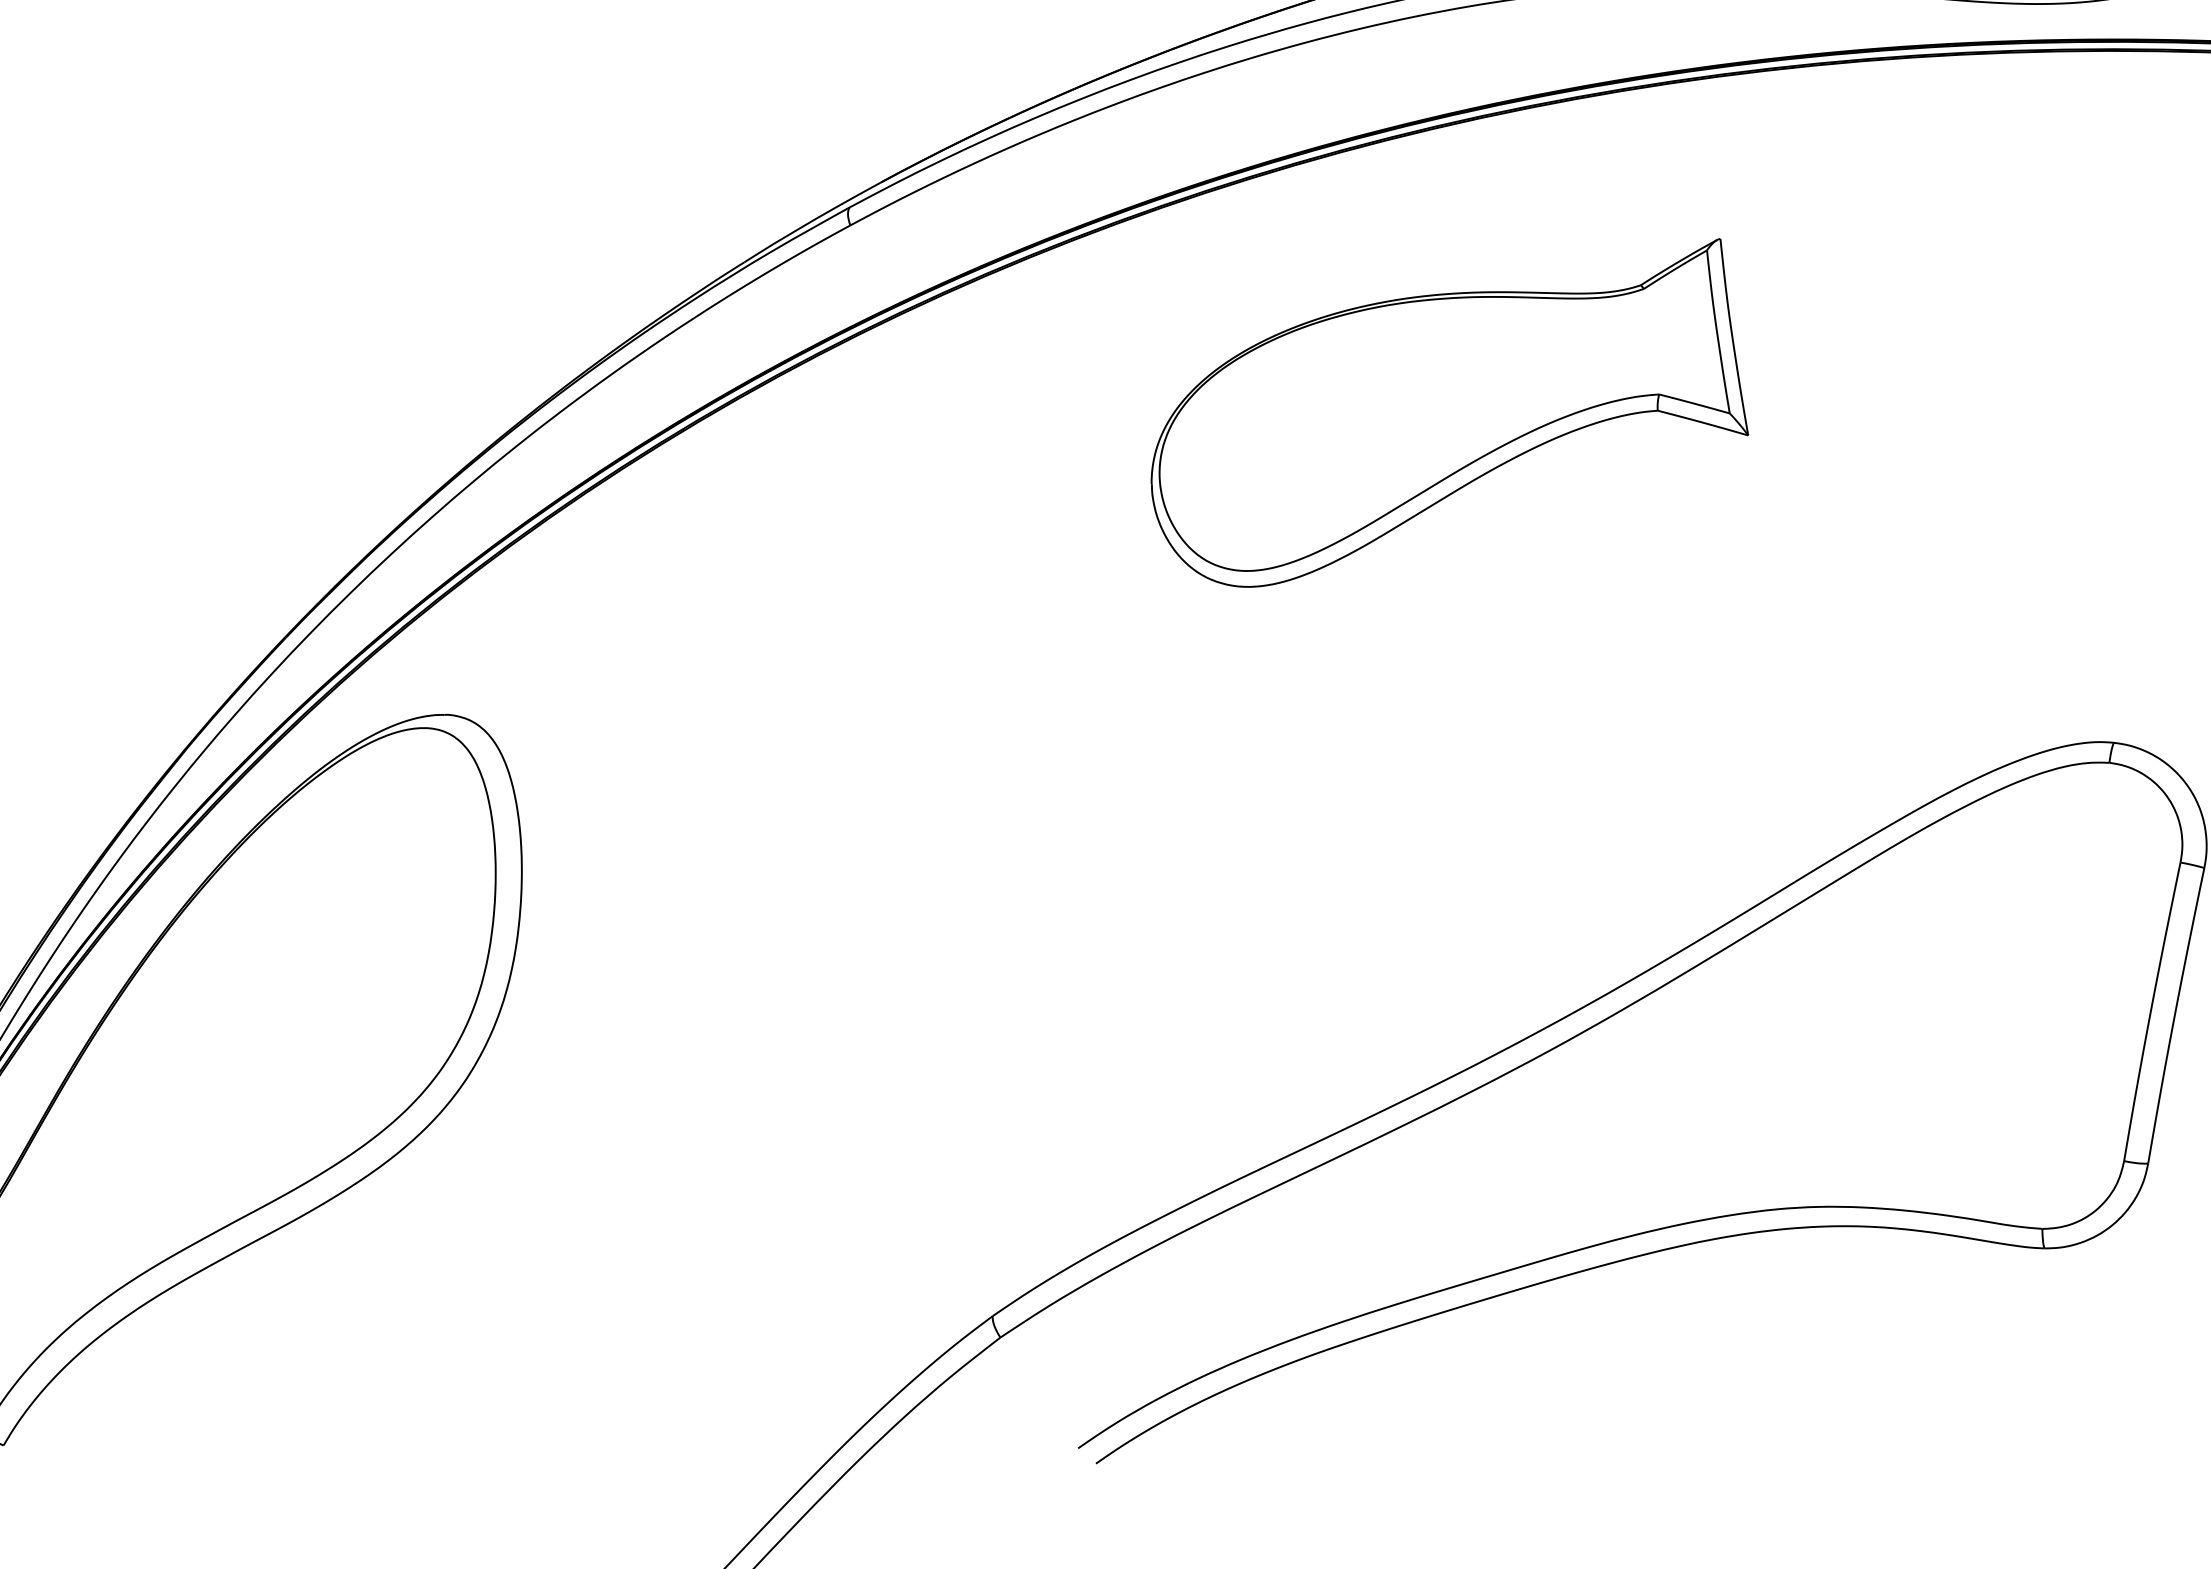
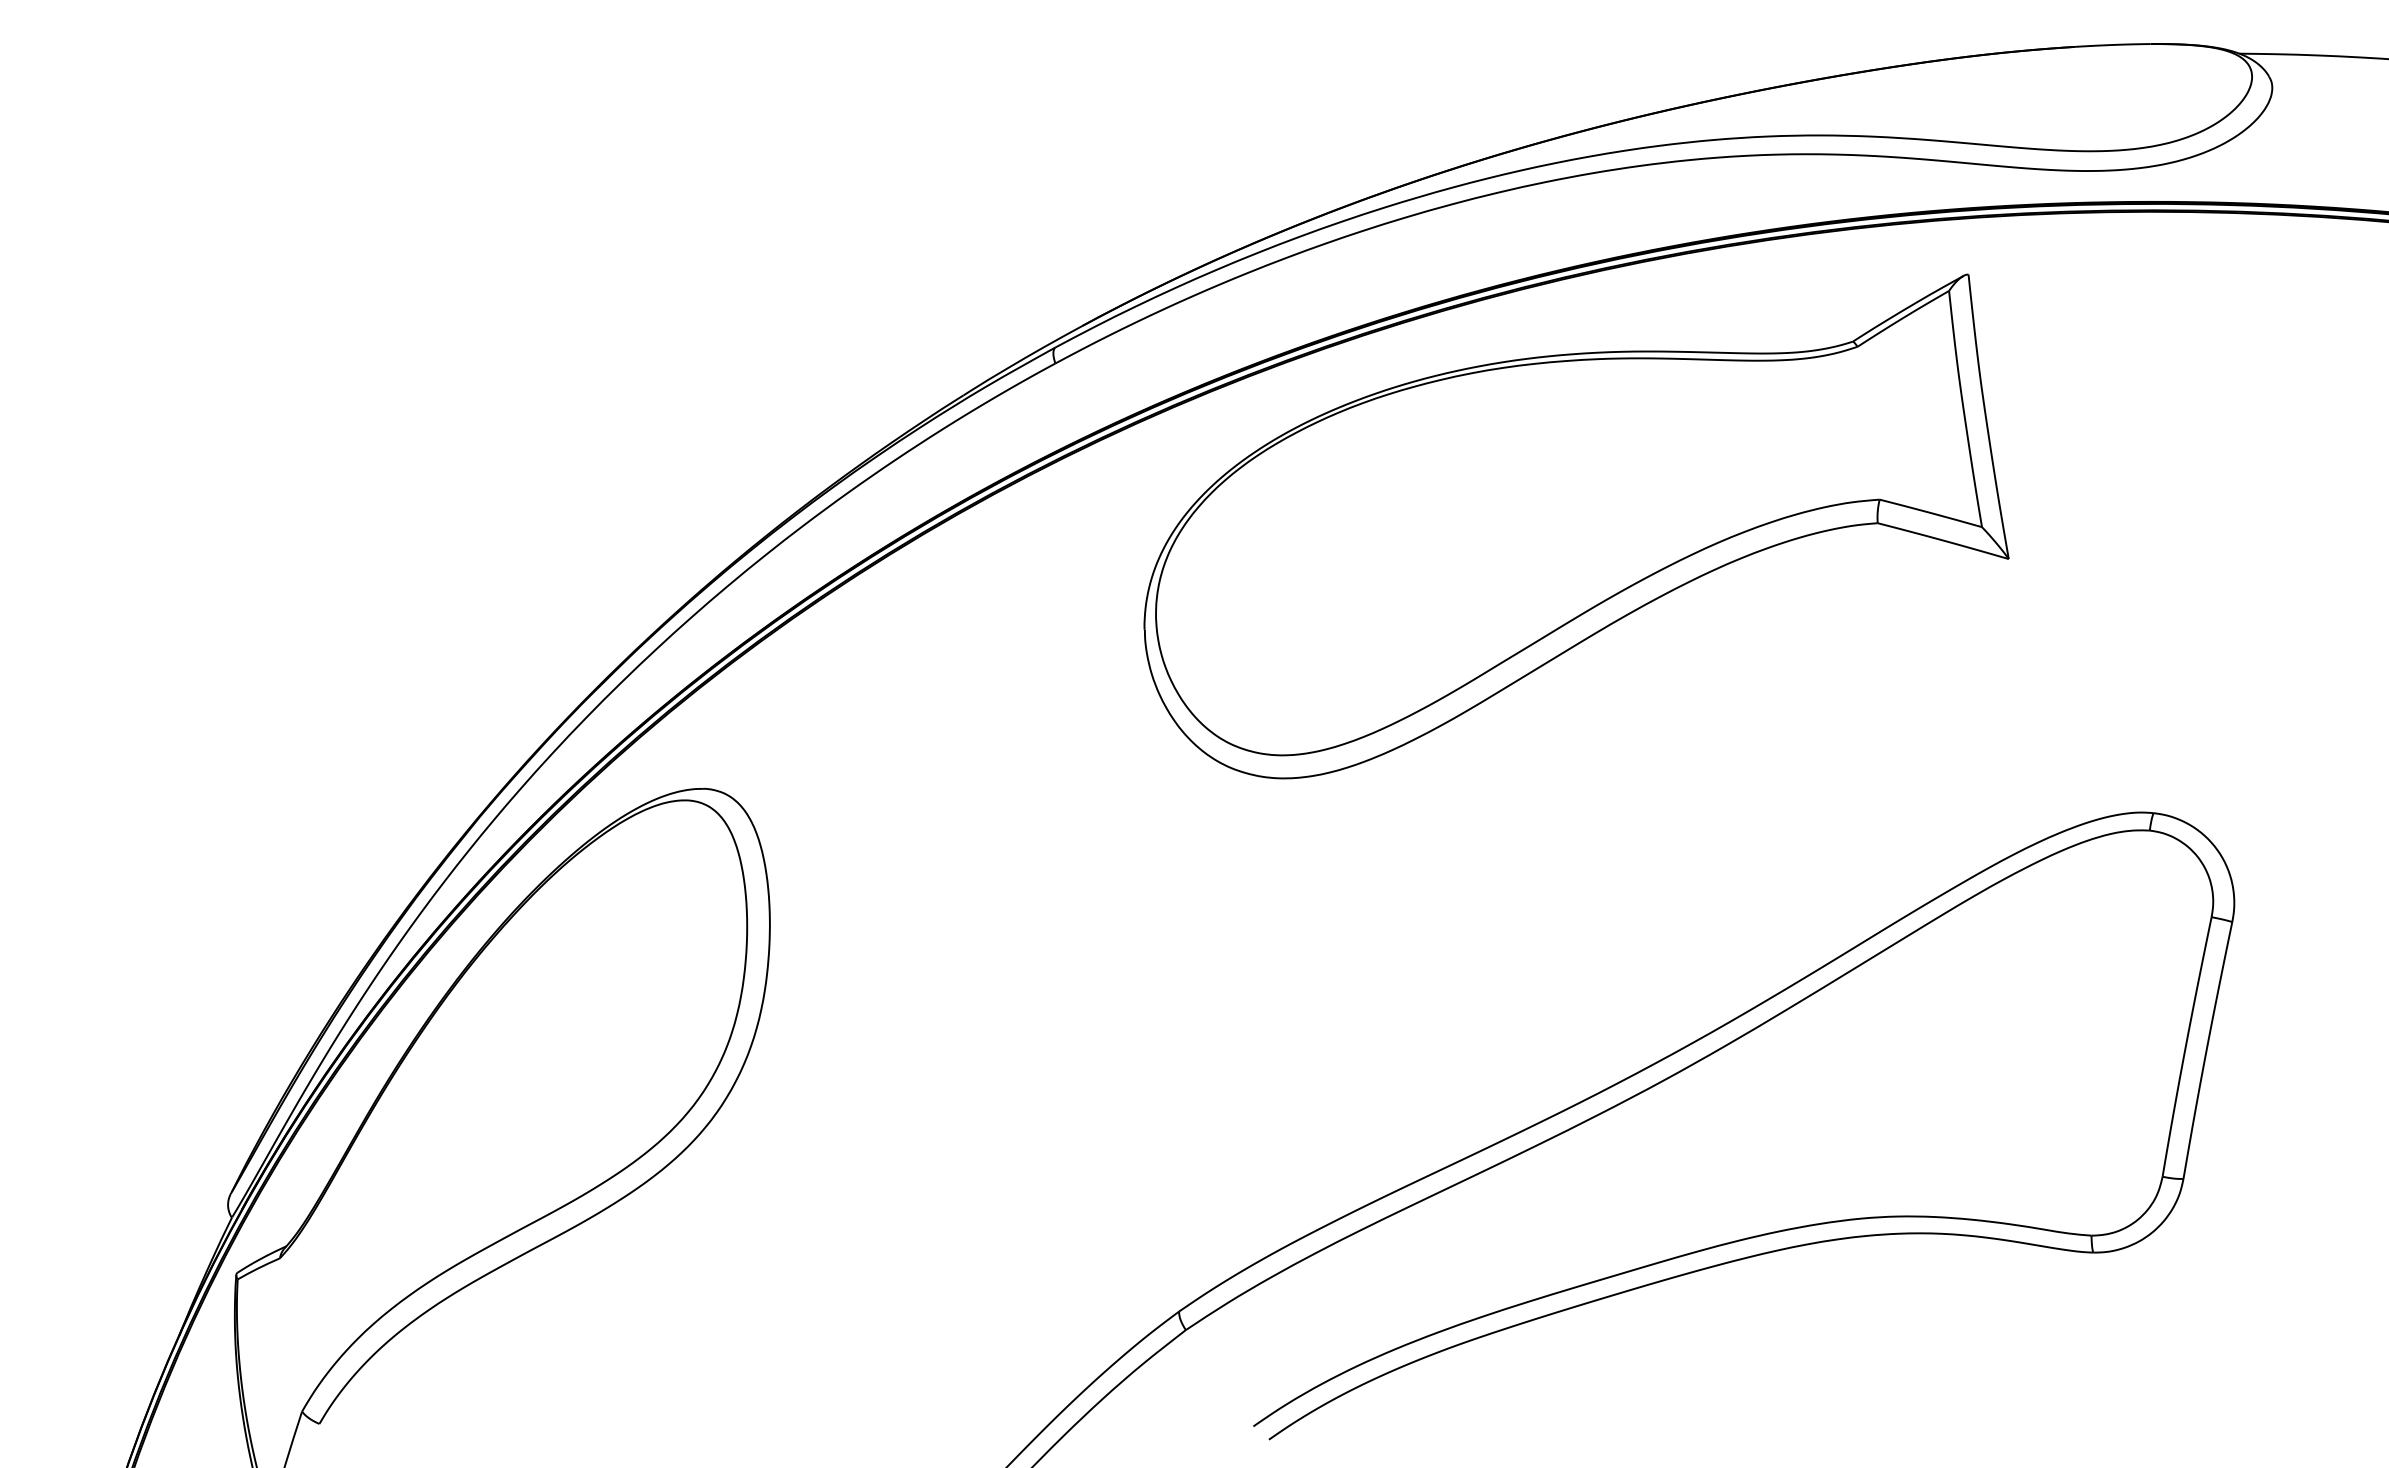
part: (1449, 413) -> (1576, 526), size x1.67

